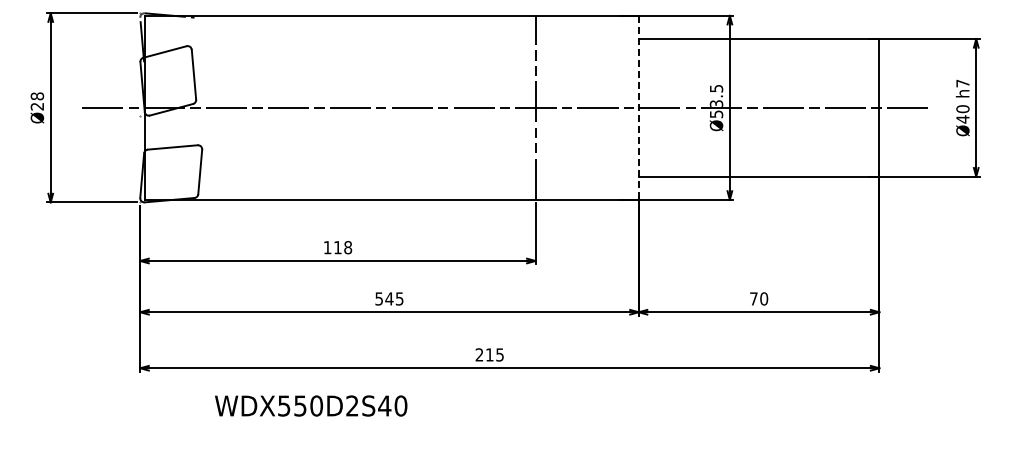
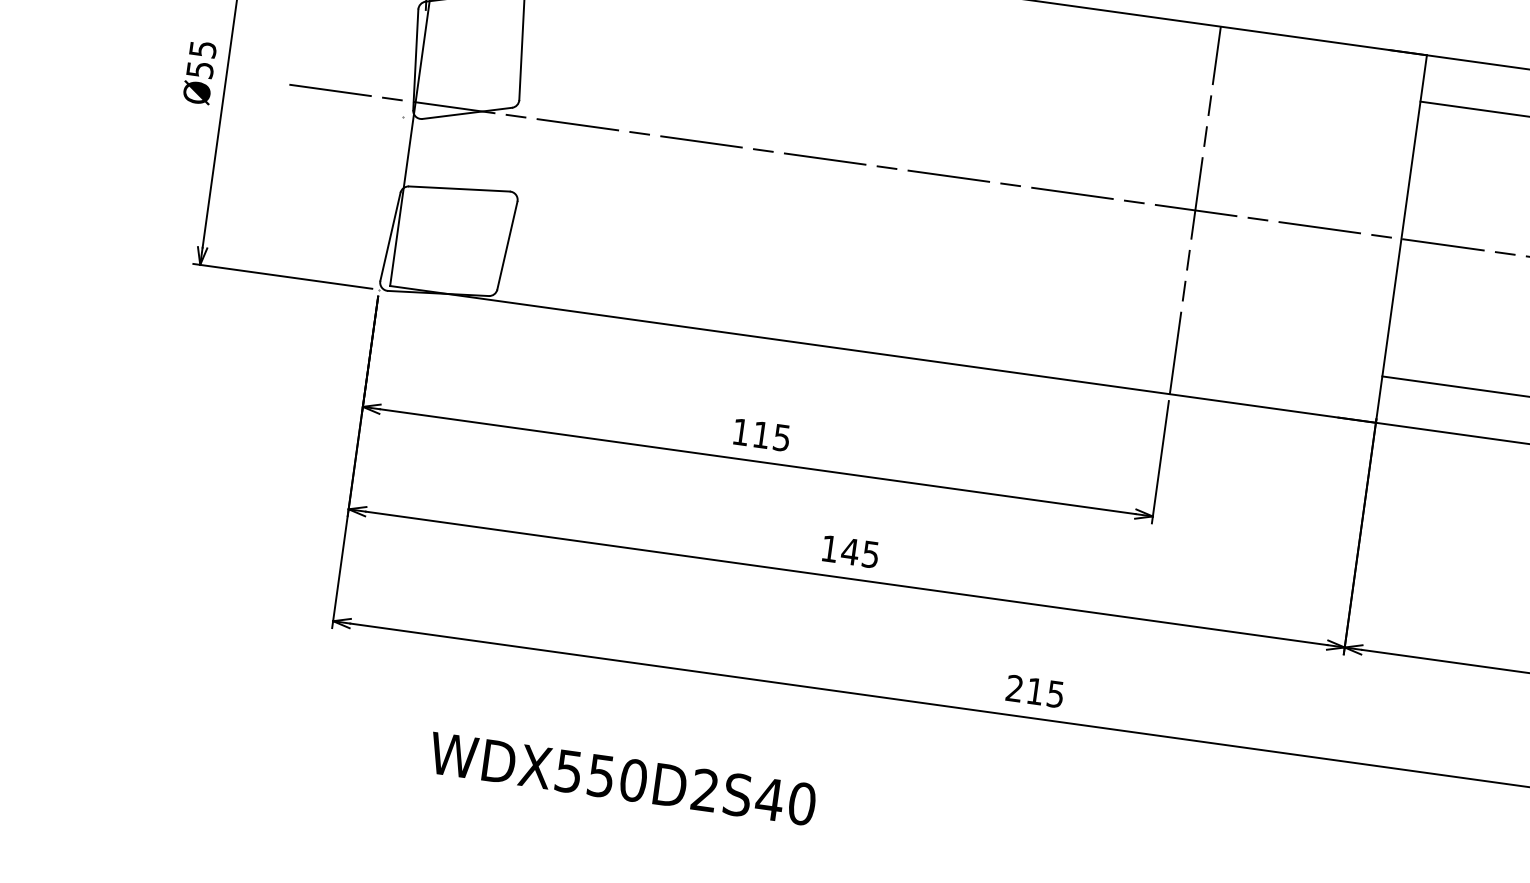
text: (37, 101) -> (201, 59), Ø28 -> Ø55
line: (638, 107) -> (1401, 238), dashed -> solid
text: (348, 247) -> (782, 437), 118 -> 115
text: (378, 298) -> (828, 547), 545 -> 145
text: (311, 405) -> (623, 778), moved

